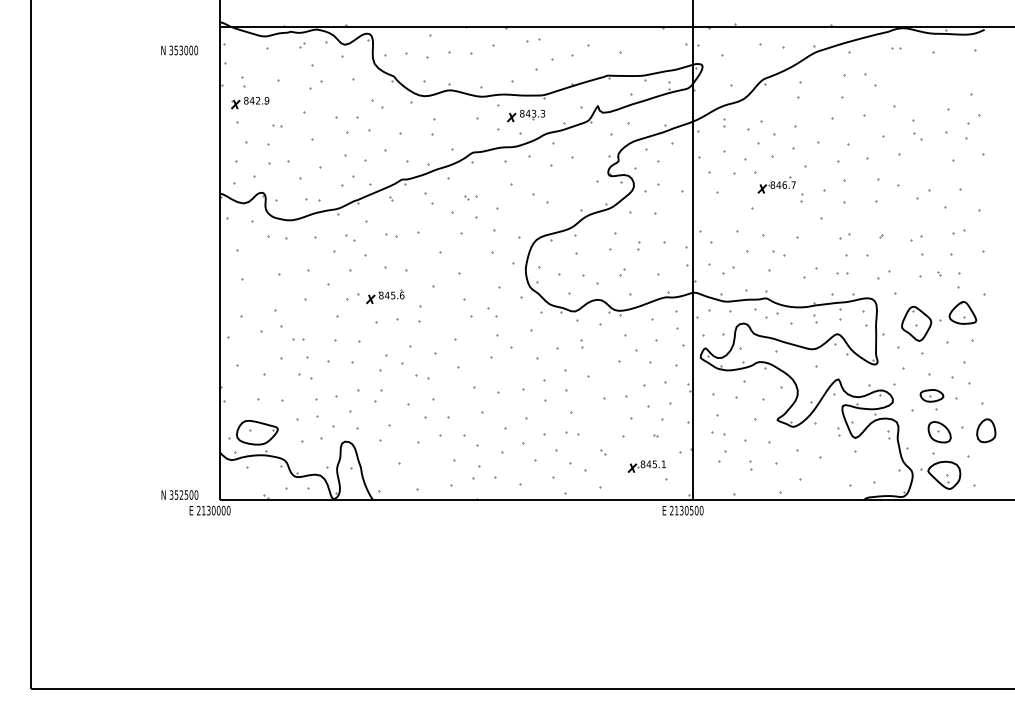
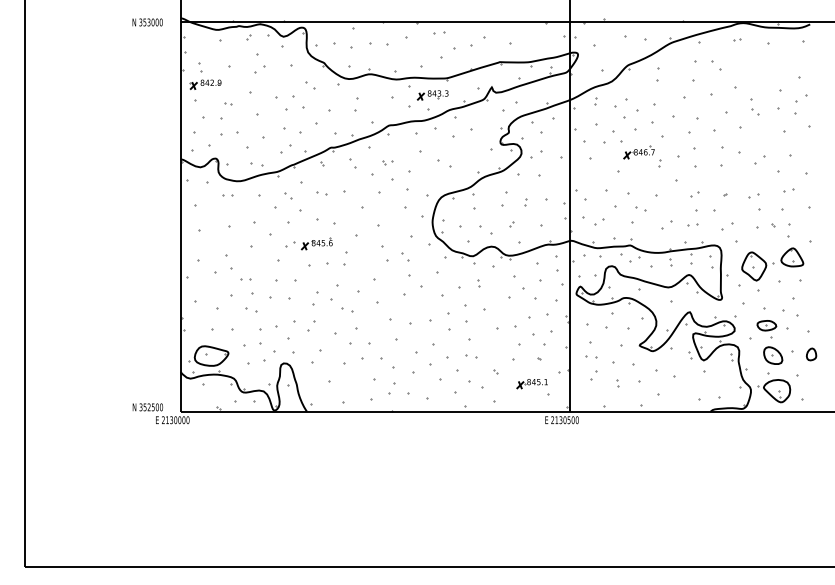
text: (179, 50) -> (147, 22), moved
part: (276, 237) -> (227, 195), size x0.62
part: (986, 430) -> (811, 354), size x0.62

